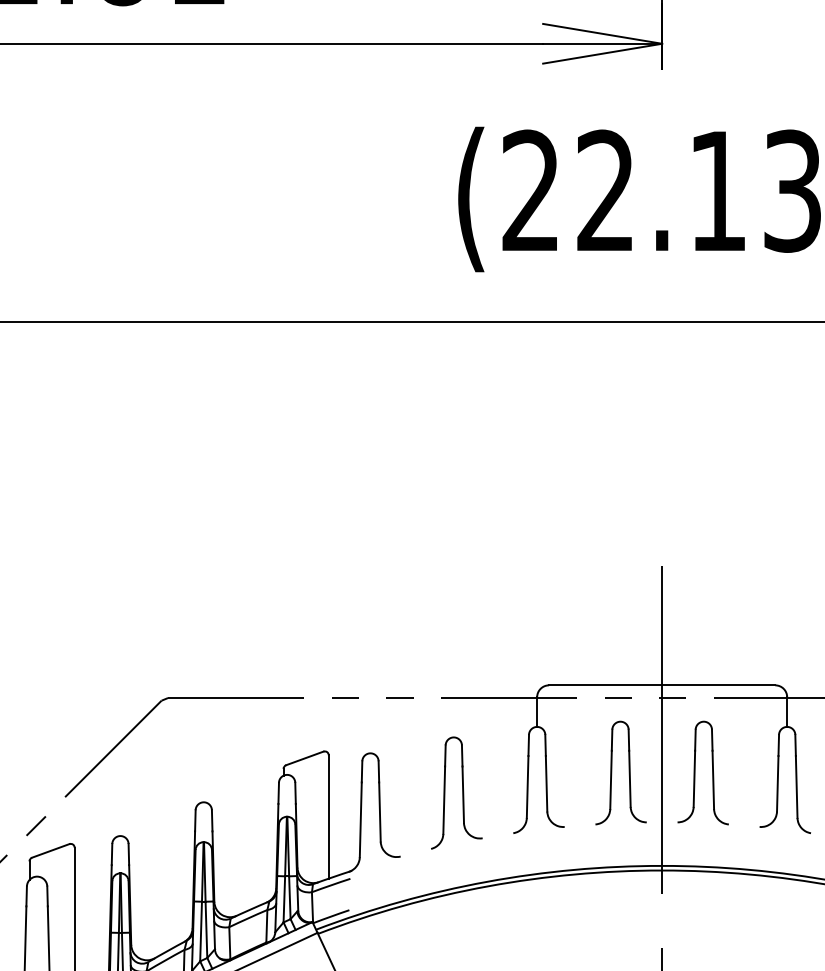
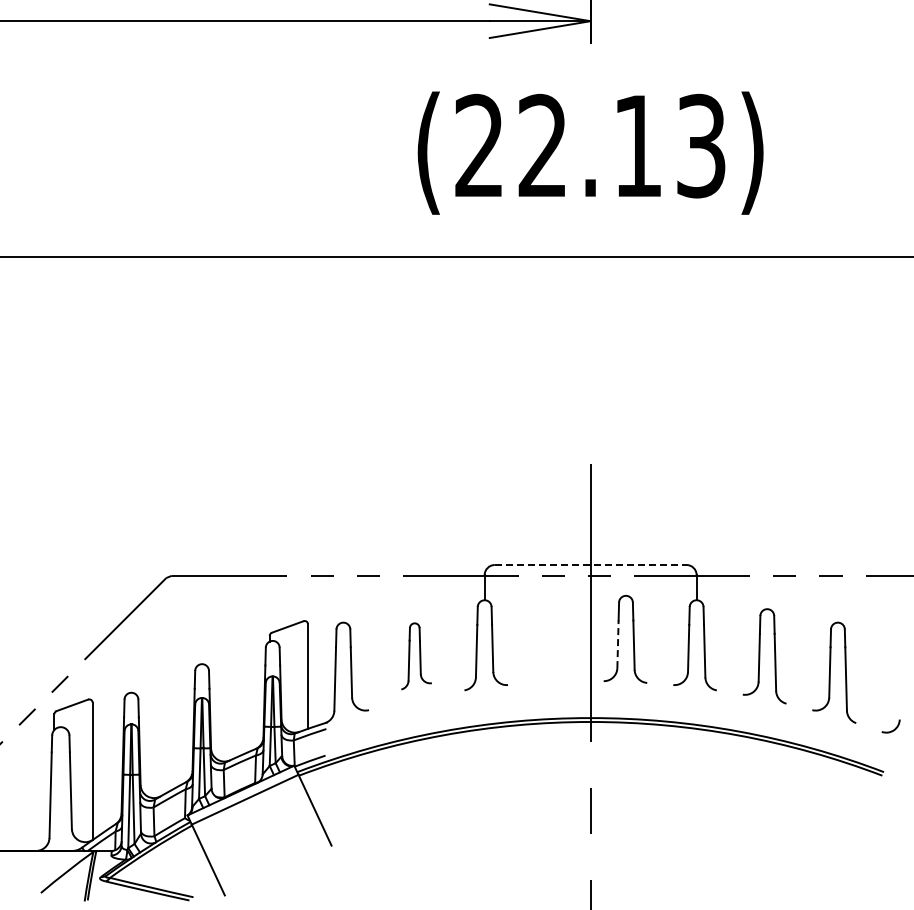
line: (661, 685) -> (590, 565), solid -> dashed
part: (612, 773) -> (548, 639), removed
line: (693, 779) -> (617, 644), solid -> dashed
part: (456, 793) -> (416, 656), size x0.7

